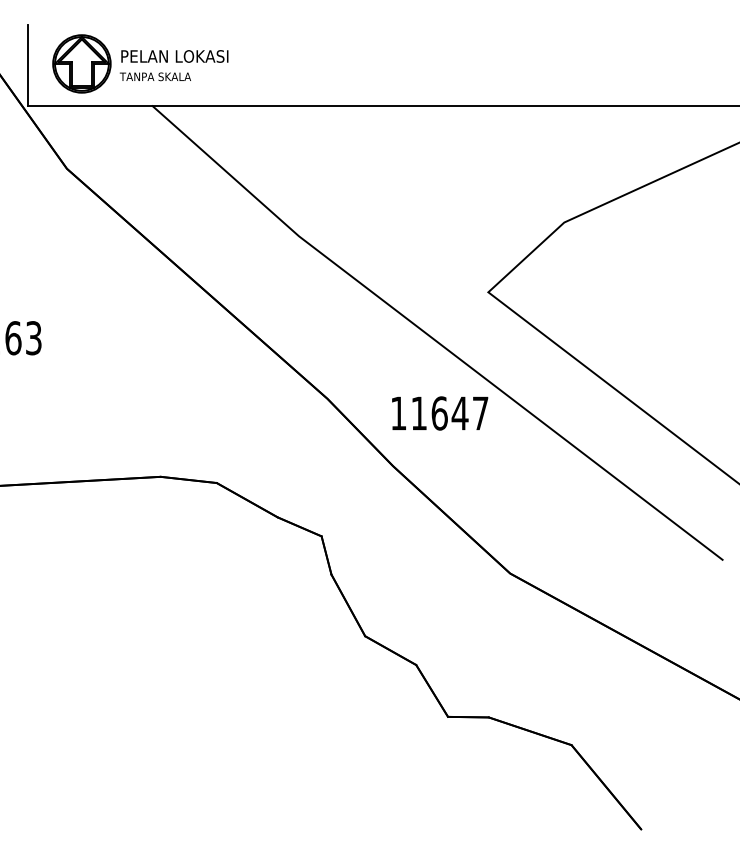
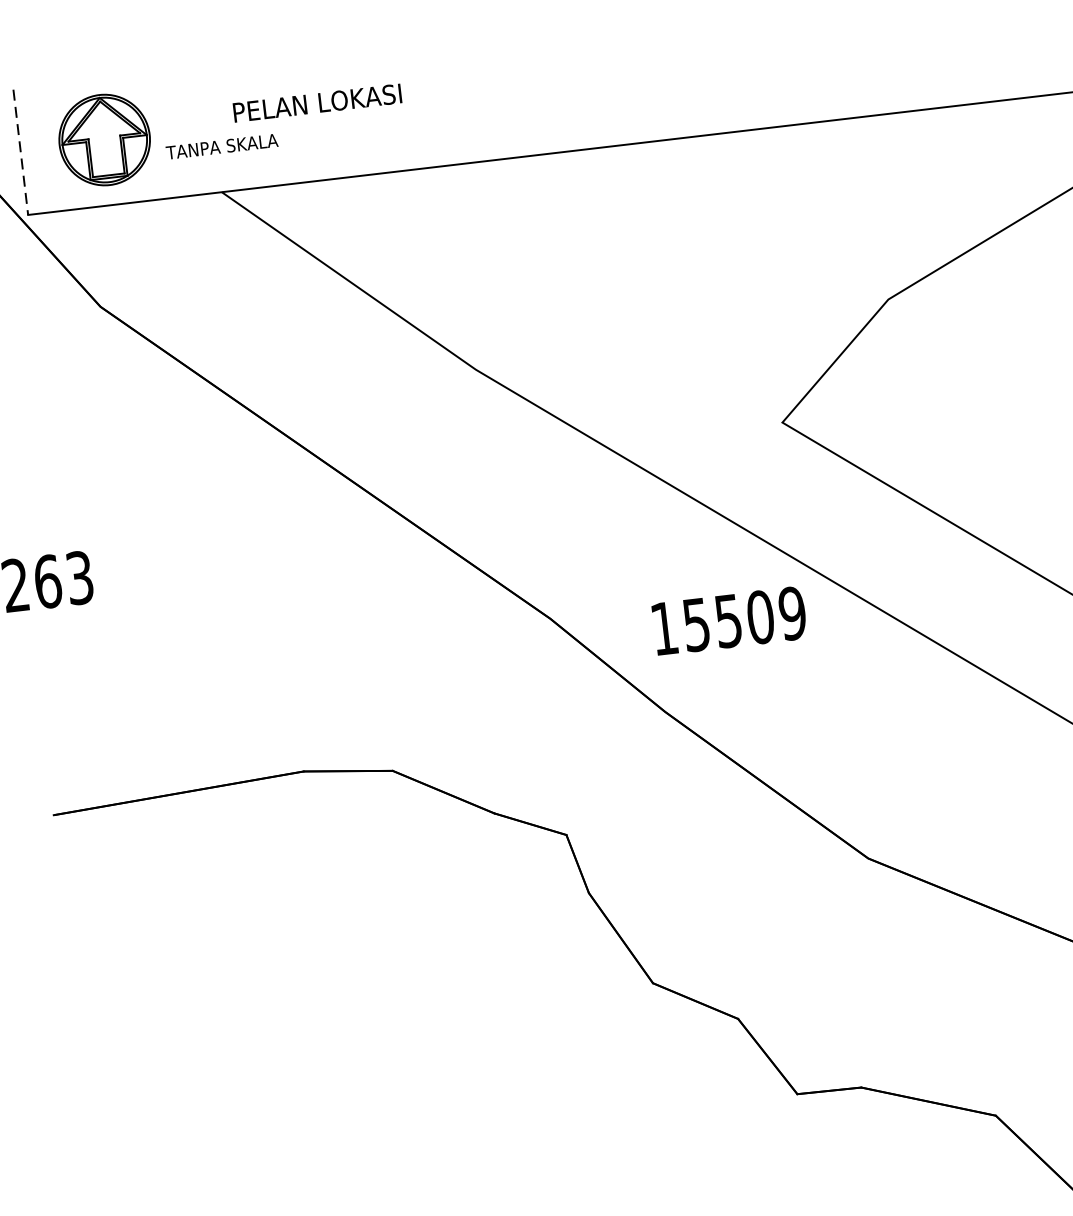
text: (174, 56) -> (316, 103), moved
line: (28, 65) -> (21, 152), solid -> dashed
text: (449, 413) -> (743, 619), 11647 -> 15509

